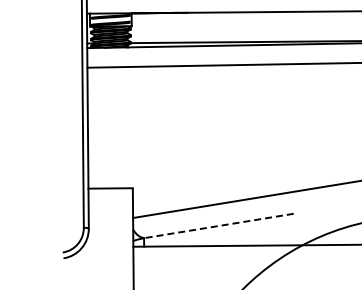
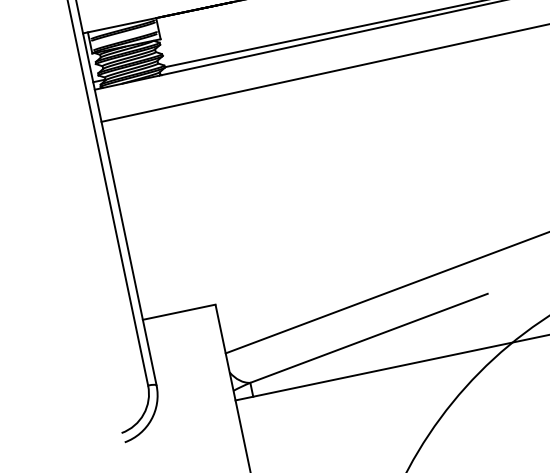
line: (218, 225) -> (368, 337), dashed -> solid

